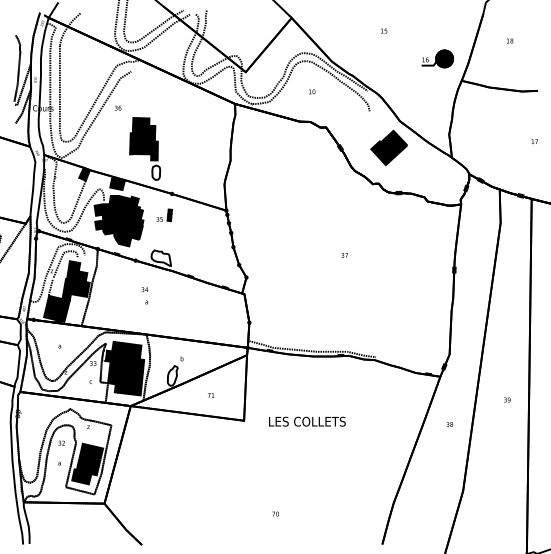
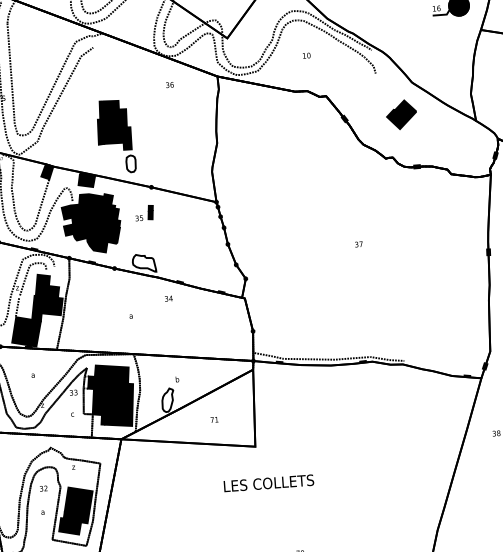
text: (117, 107) -> (169, 84), moved
part: (388, 147) -> (400, 114), size x0.7
text: (144, 289) -> (168, 298), moved
text: (307, 421) -> (269, 483), moved

